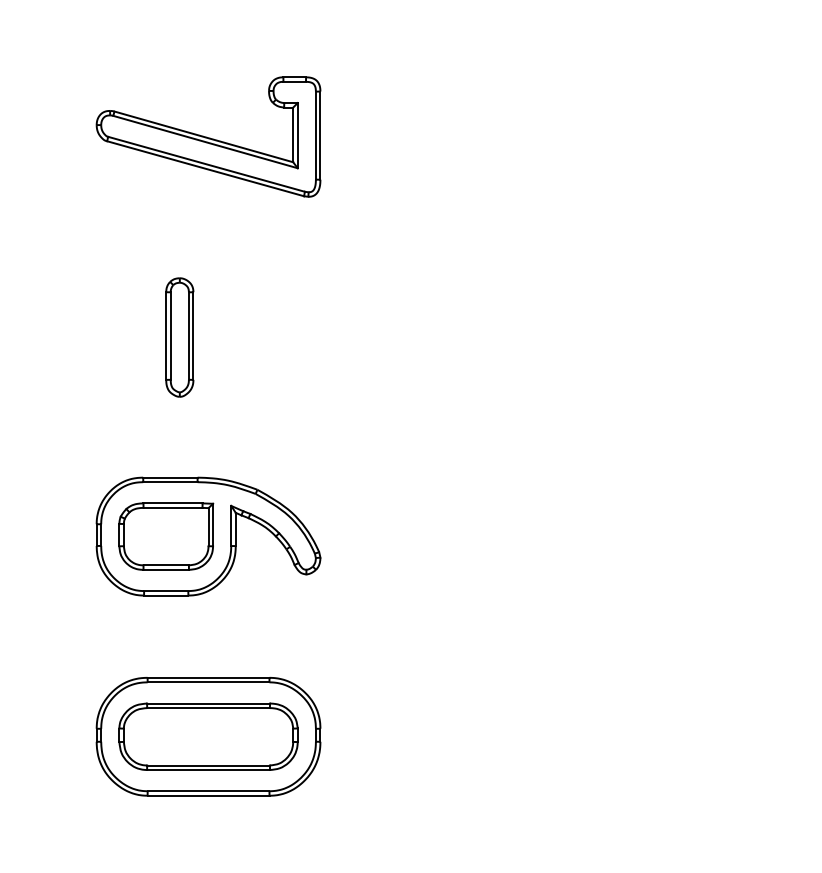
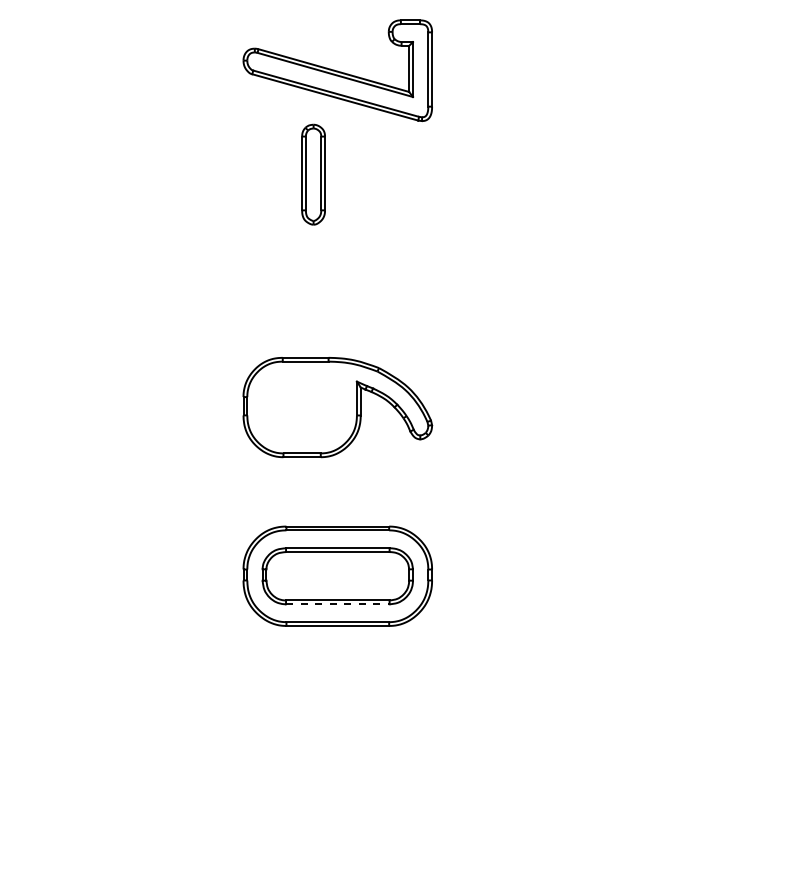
part: (179, 337) -> (313, 174), moved
part: (165, 536) -> (301, 407), removed
line: (208, 770) -> (337, 604), solid -> dashed

